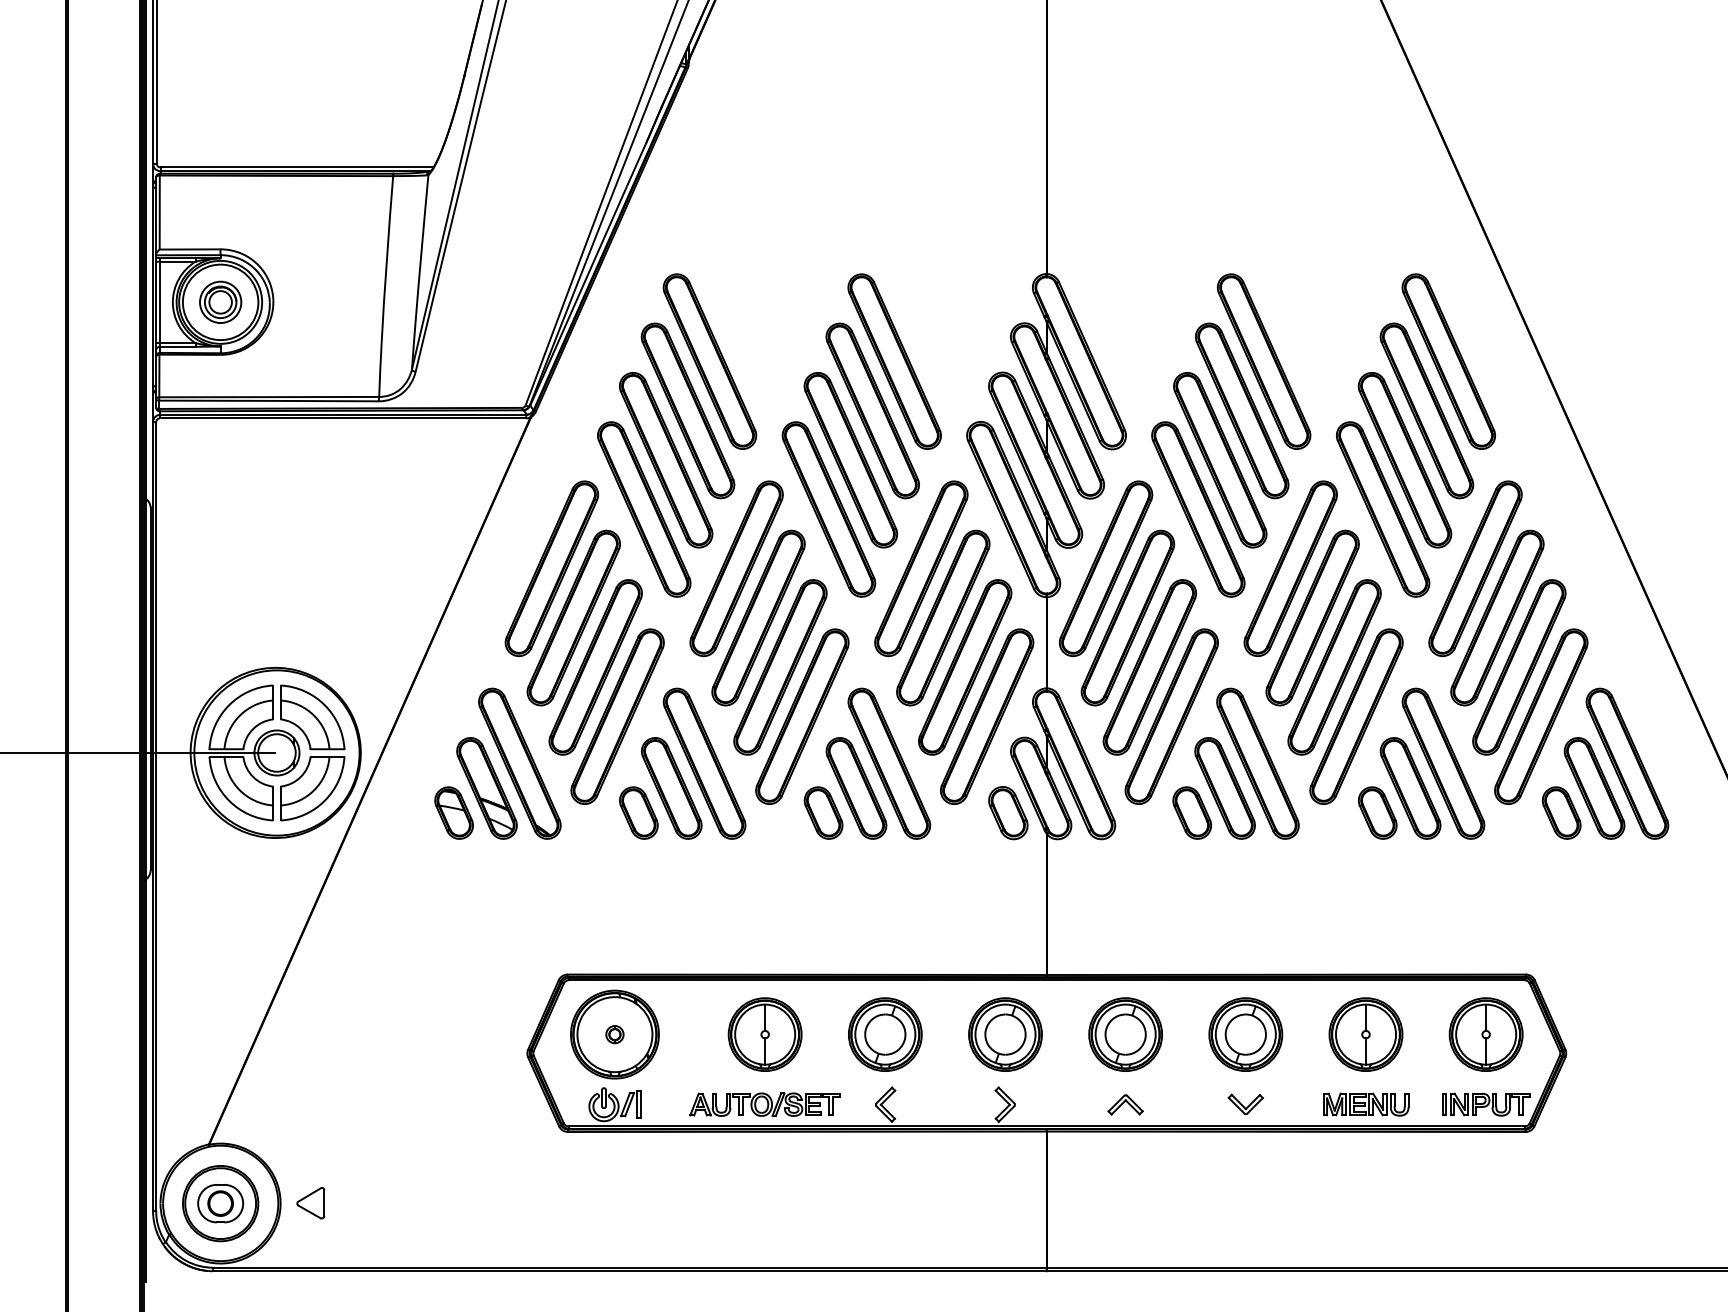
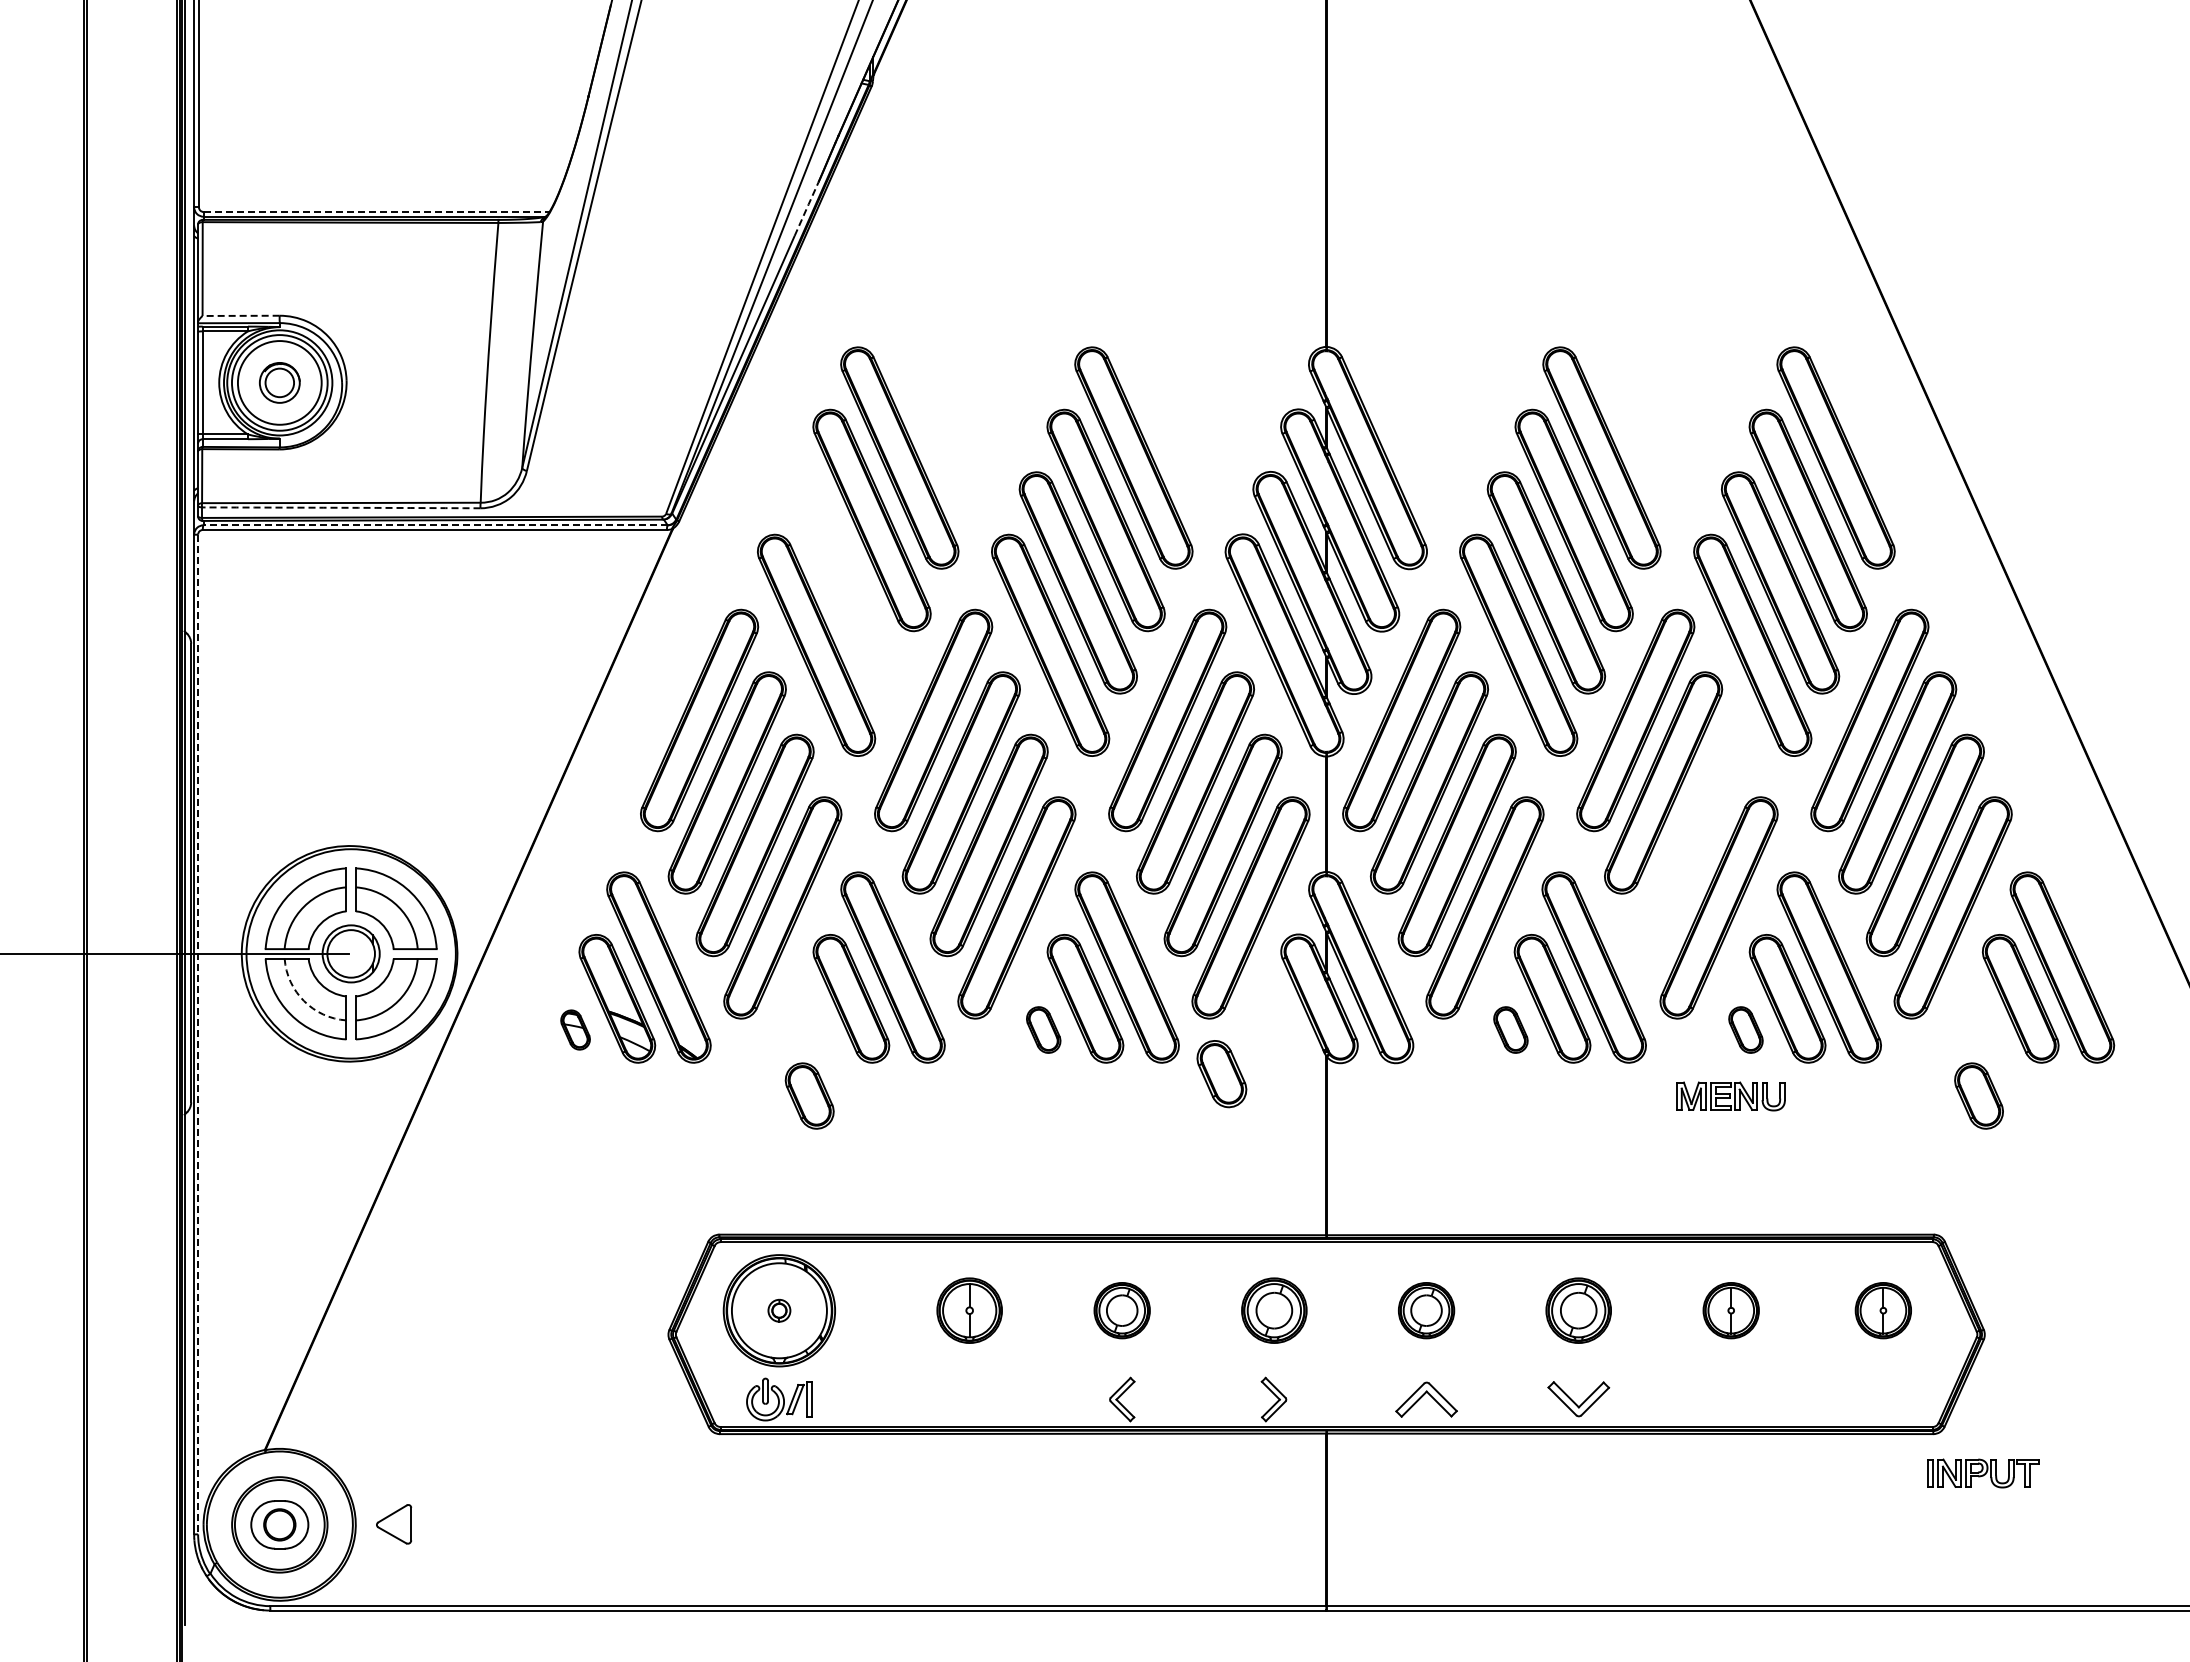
line: (637, 164) -> (807, 208), solid -> dashed
line: (296, 167) -> (376, 212), solid -> dashed
line: (190, 249) -> (241, 315), solid -> dashed
circle: (220, 302) -> (279, 382), size x1.6
arc: (269, 400) -> (341, 507), solid -> dashed
line: (343, 414) -> (435, 525), solid -> dashed
part: (665, 459) -> (843, 582), removed
part: (1333, 667) -> (1690, 845), removed
arc: (240, 790) -> (304, 1001), solid -> dashed
part: (454, 812) -> (575, 1029), size x0.6
part: (638, 812) -> (809, 1095), moved
part: (823, 812) -> (1043, 1029), size x0.7
part: (1191, 812) -> (1510, 1029), size x0.7
part: (1377, 812) -> (1745, 1029), size x0.7
part: (1561, 812) -> (1978, 1095), moved
part: (1008, 813) -> (1221, 1074), moved
line: (156, 816) -> (198, 1034), solid -> dashed
part: (764, 1034) -> (969, 1310), size x0.7
part: (885, 1034) -> (1122, 1310), size x0.6
part: (1005, 1034) -> (1274, 1310), size x0.7
part: (1125, 1034) -> (1426, 1310), size x0.6
part: (1245, 1034) -> (1578, 1310), size x0.7
part: (1366, 1034) -> (1731, 1310), size x0.6
part: (1486, 1034) -> (1883, 1310), size x0.6
part: (764, 1104) -> (969, 1399), removed
part: (1125, 1104) -> (1426, 1399), size x1.4
part: (1245, 1104) -> (1578, 1399), size x1.4
part: (1365, 1104) -> (1730, 1096), moved
part: (1486, 1104) -> (1983, 1473), moved

